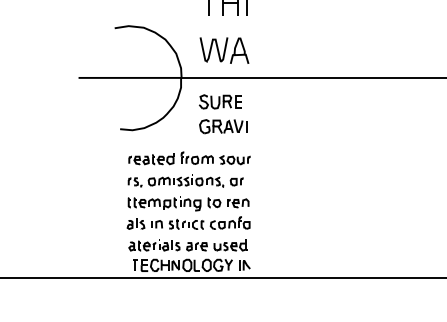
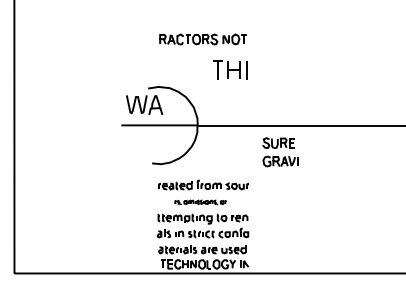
part: (224, 49) -> (144, 104), moved
part: (223, 114) -> (280, 152), moved
part: (185, 181) -> (200, 202), size x0.6

